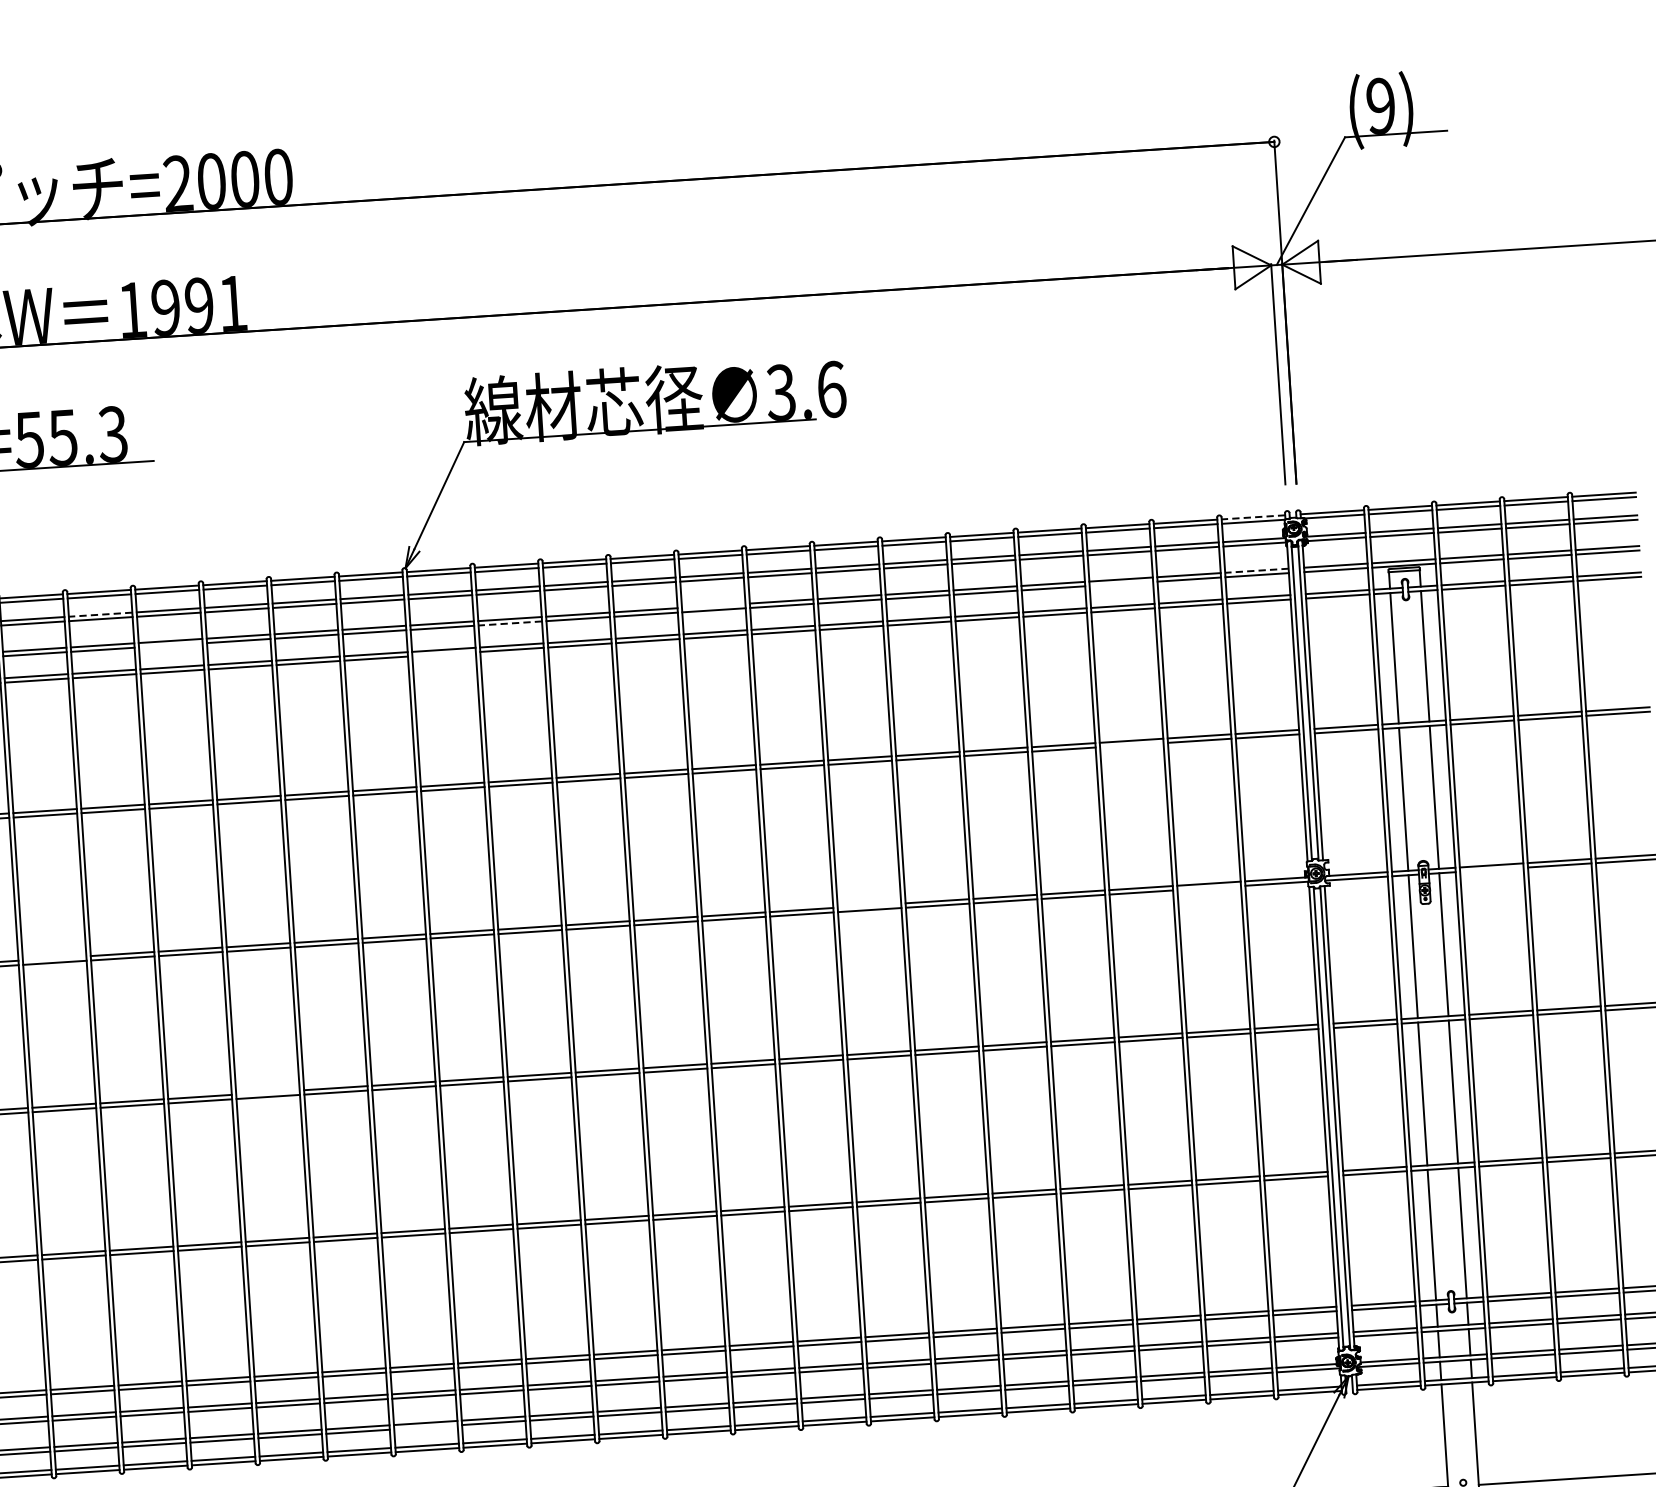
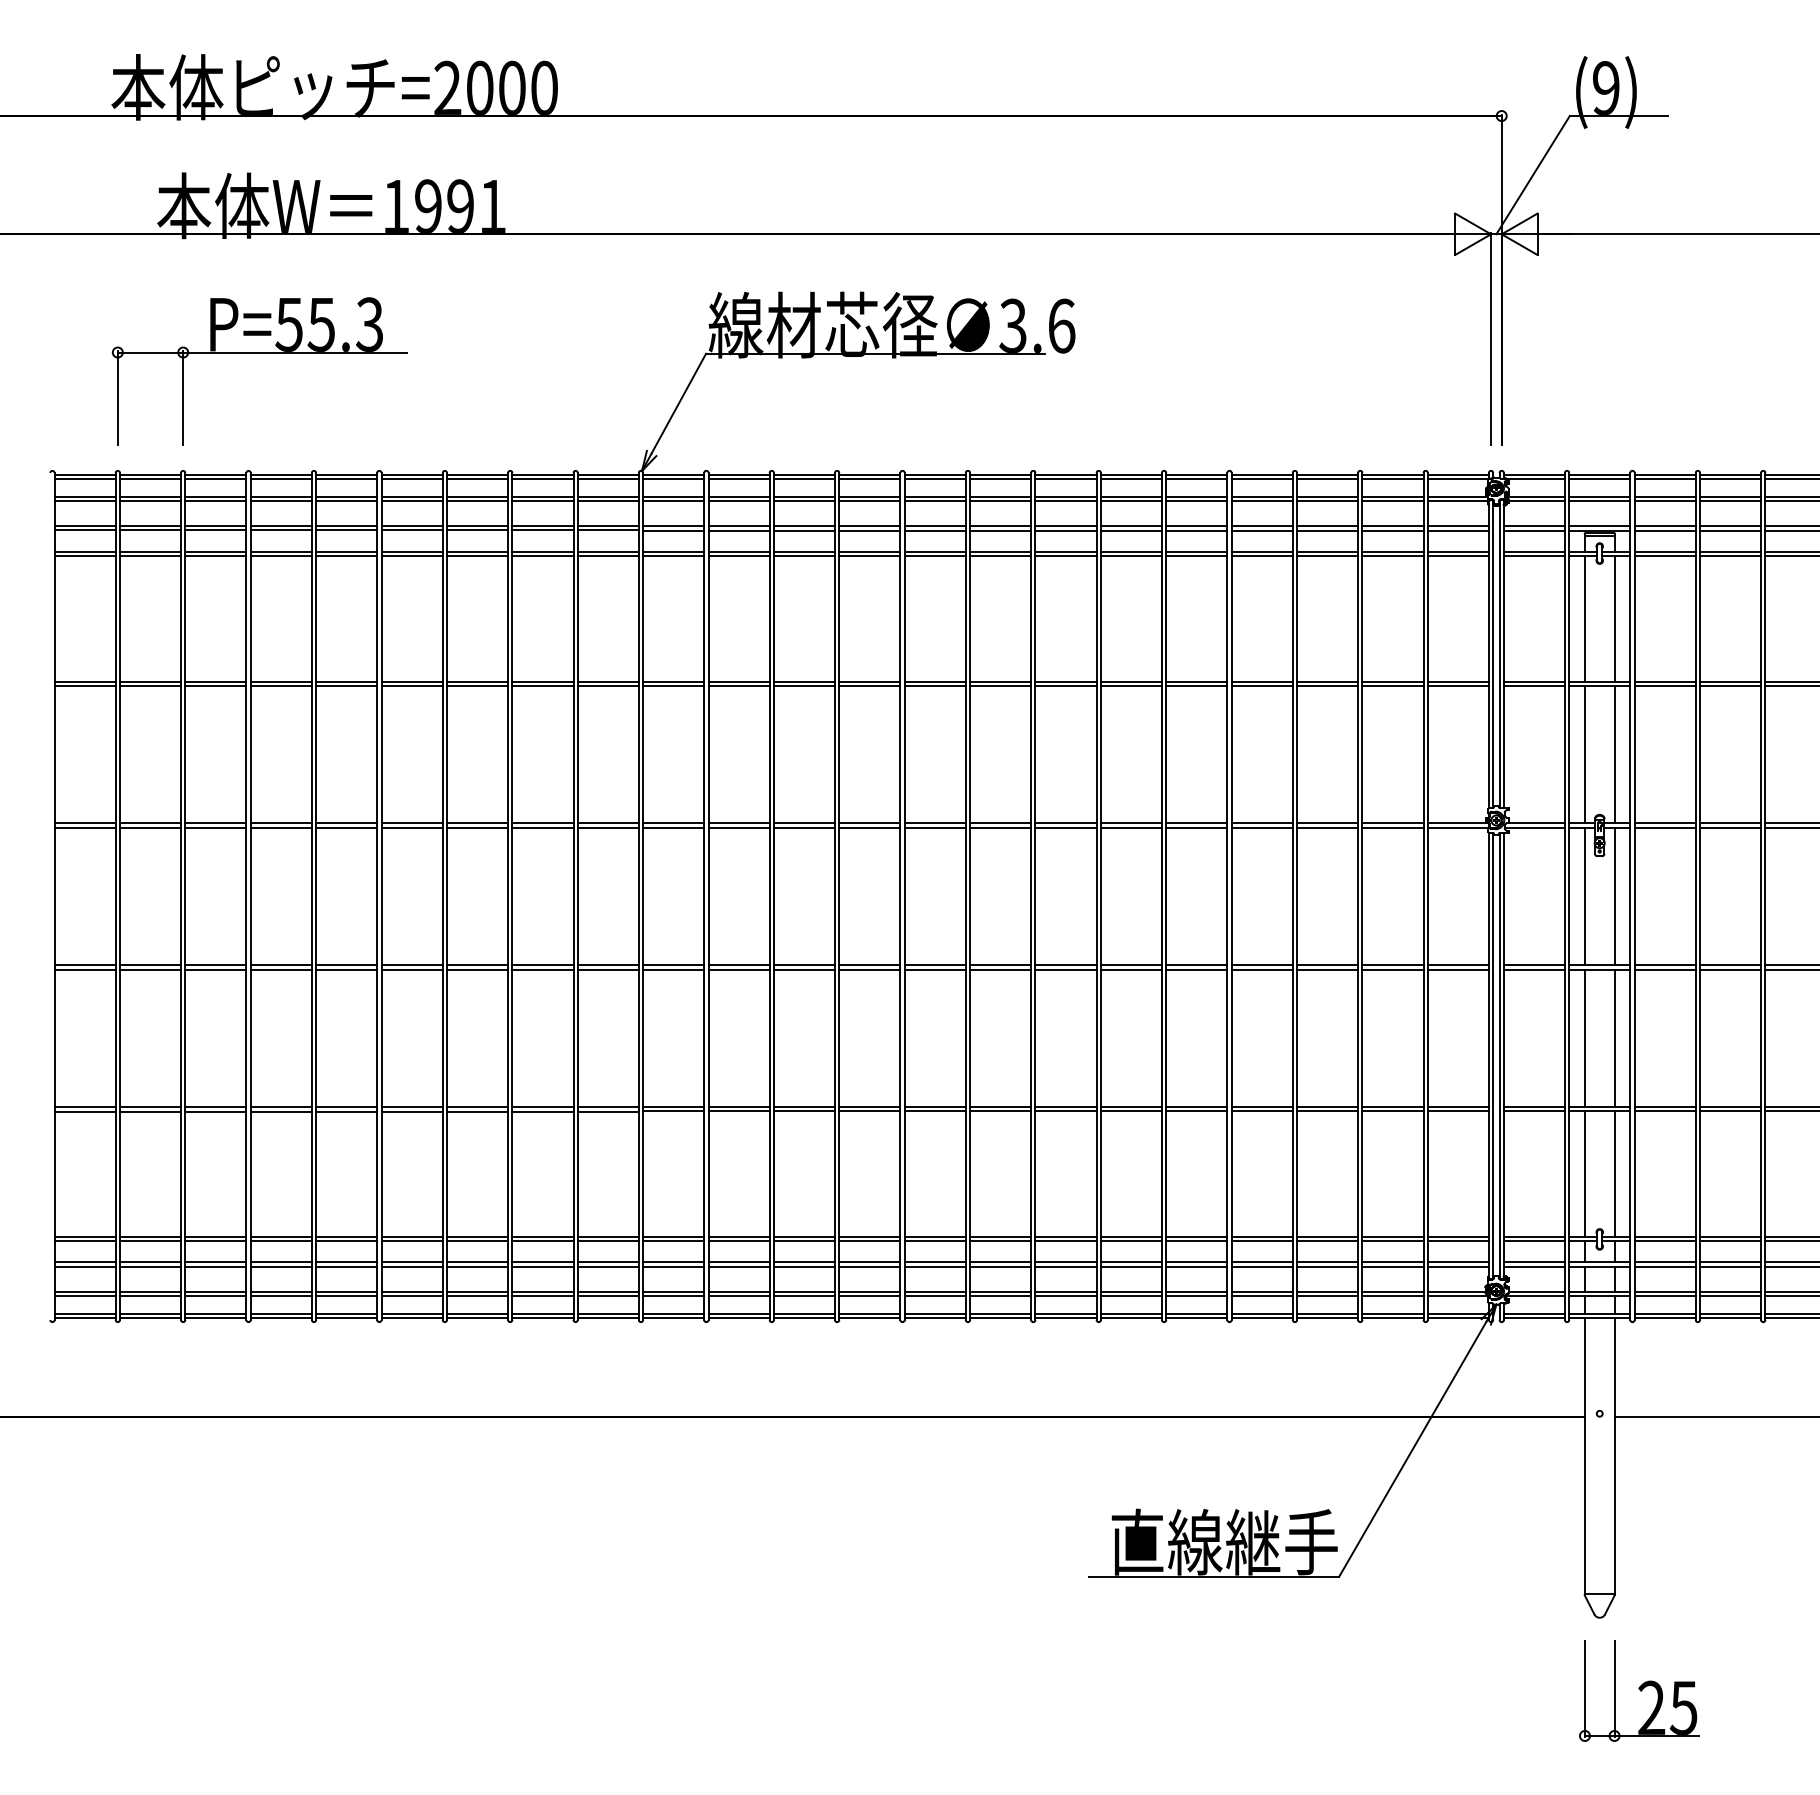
line: (1253, 517) -> (1458, 474), dashed -> solid
line: (1257, 571) -> (1458, 526), dashed -> solid
line: (1121, 583) -> (1327, 530), added
line: (712, 606) -> (934, 526), added
line: (100, 614) -> (346, 496), dashed -> solid
line: (510, 623) -> (739, 530), dashed -> solid
line: (170, 645) -> (411, 530), added
line: (443, 653) -> (673, 555), added
line: (1131, 744) -> (1327, 685), added
line: (1491, 869) -> (1664, 827), added
line: (1208, 887) -> (1392, 827), added
line: (868, 905) -> (1065, 823), added
line: (53, 958) -> (280, 823), added
line: (267, 1092) -> (477, 965), added
line: (425, 1427) -> (607, 1296), added

